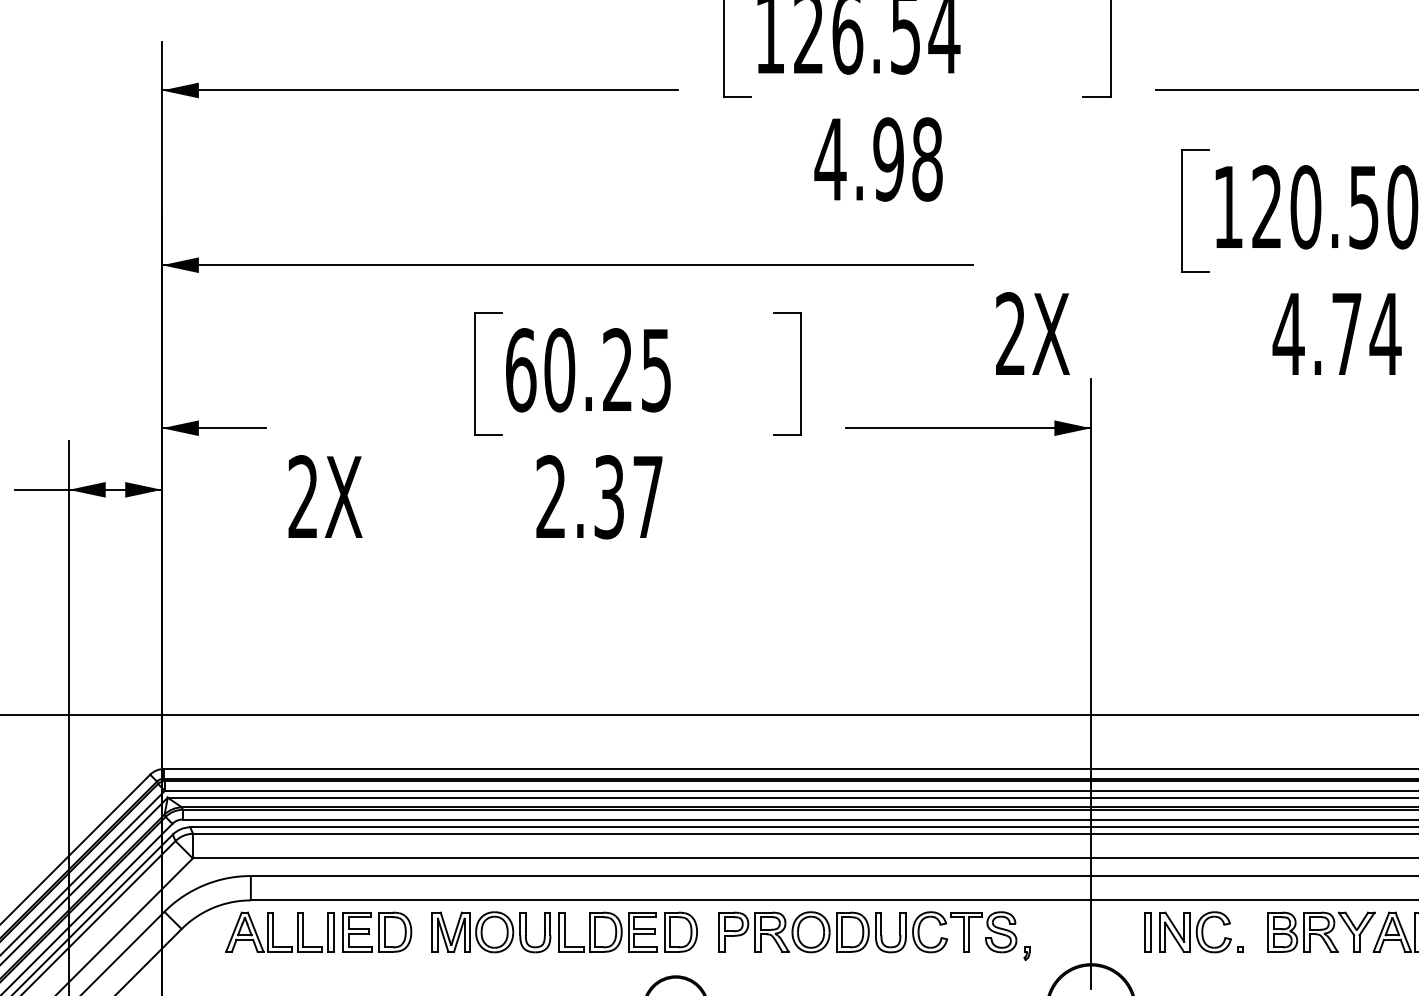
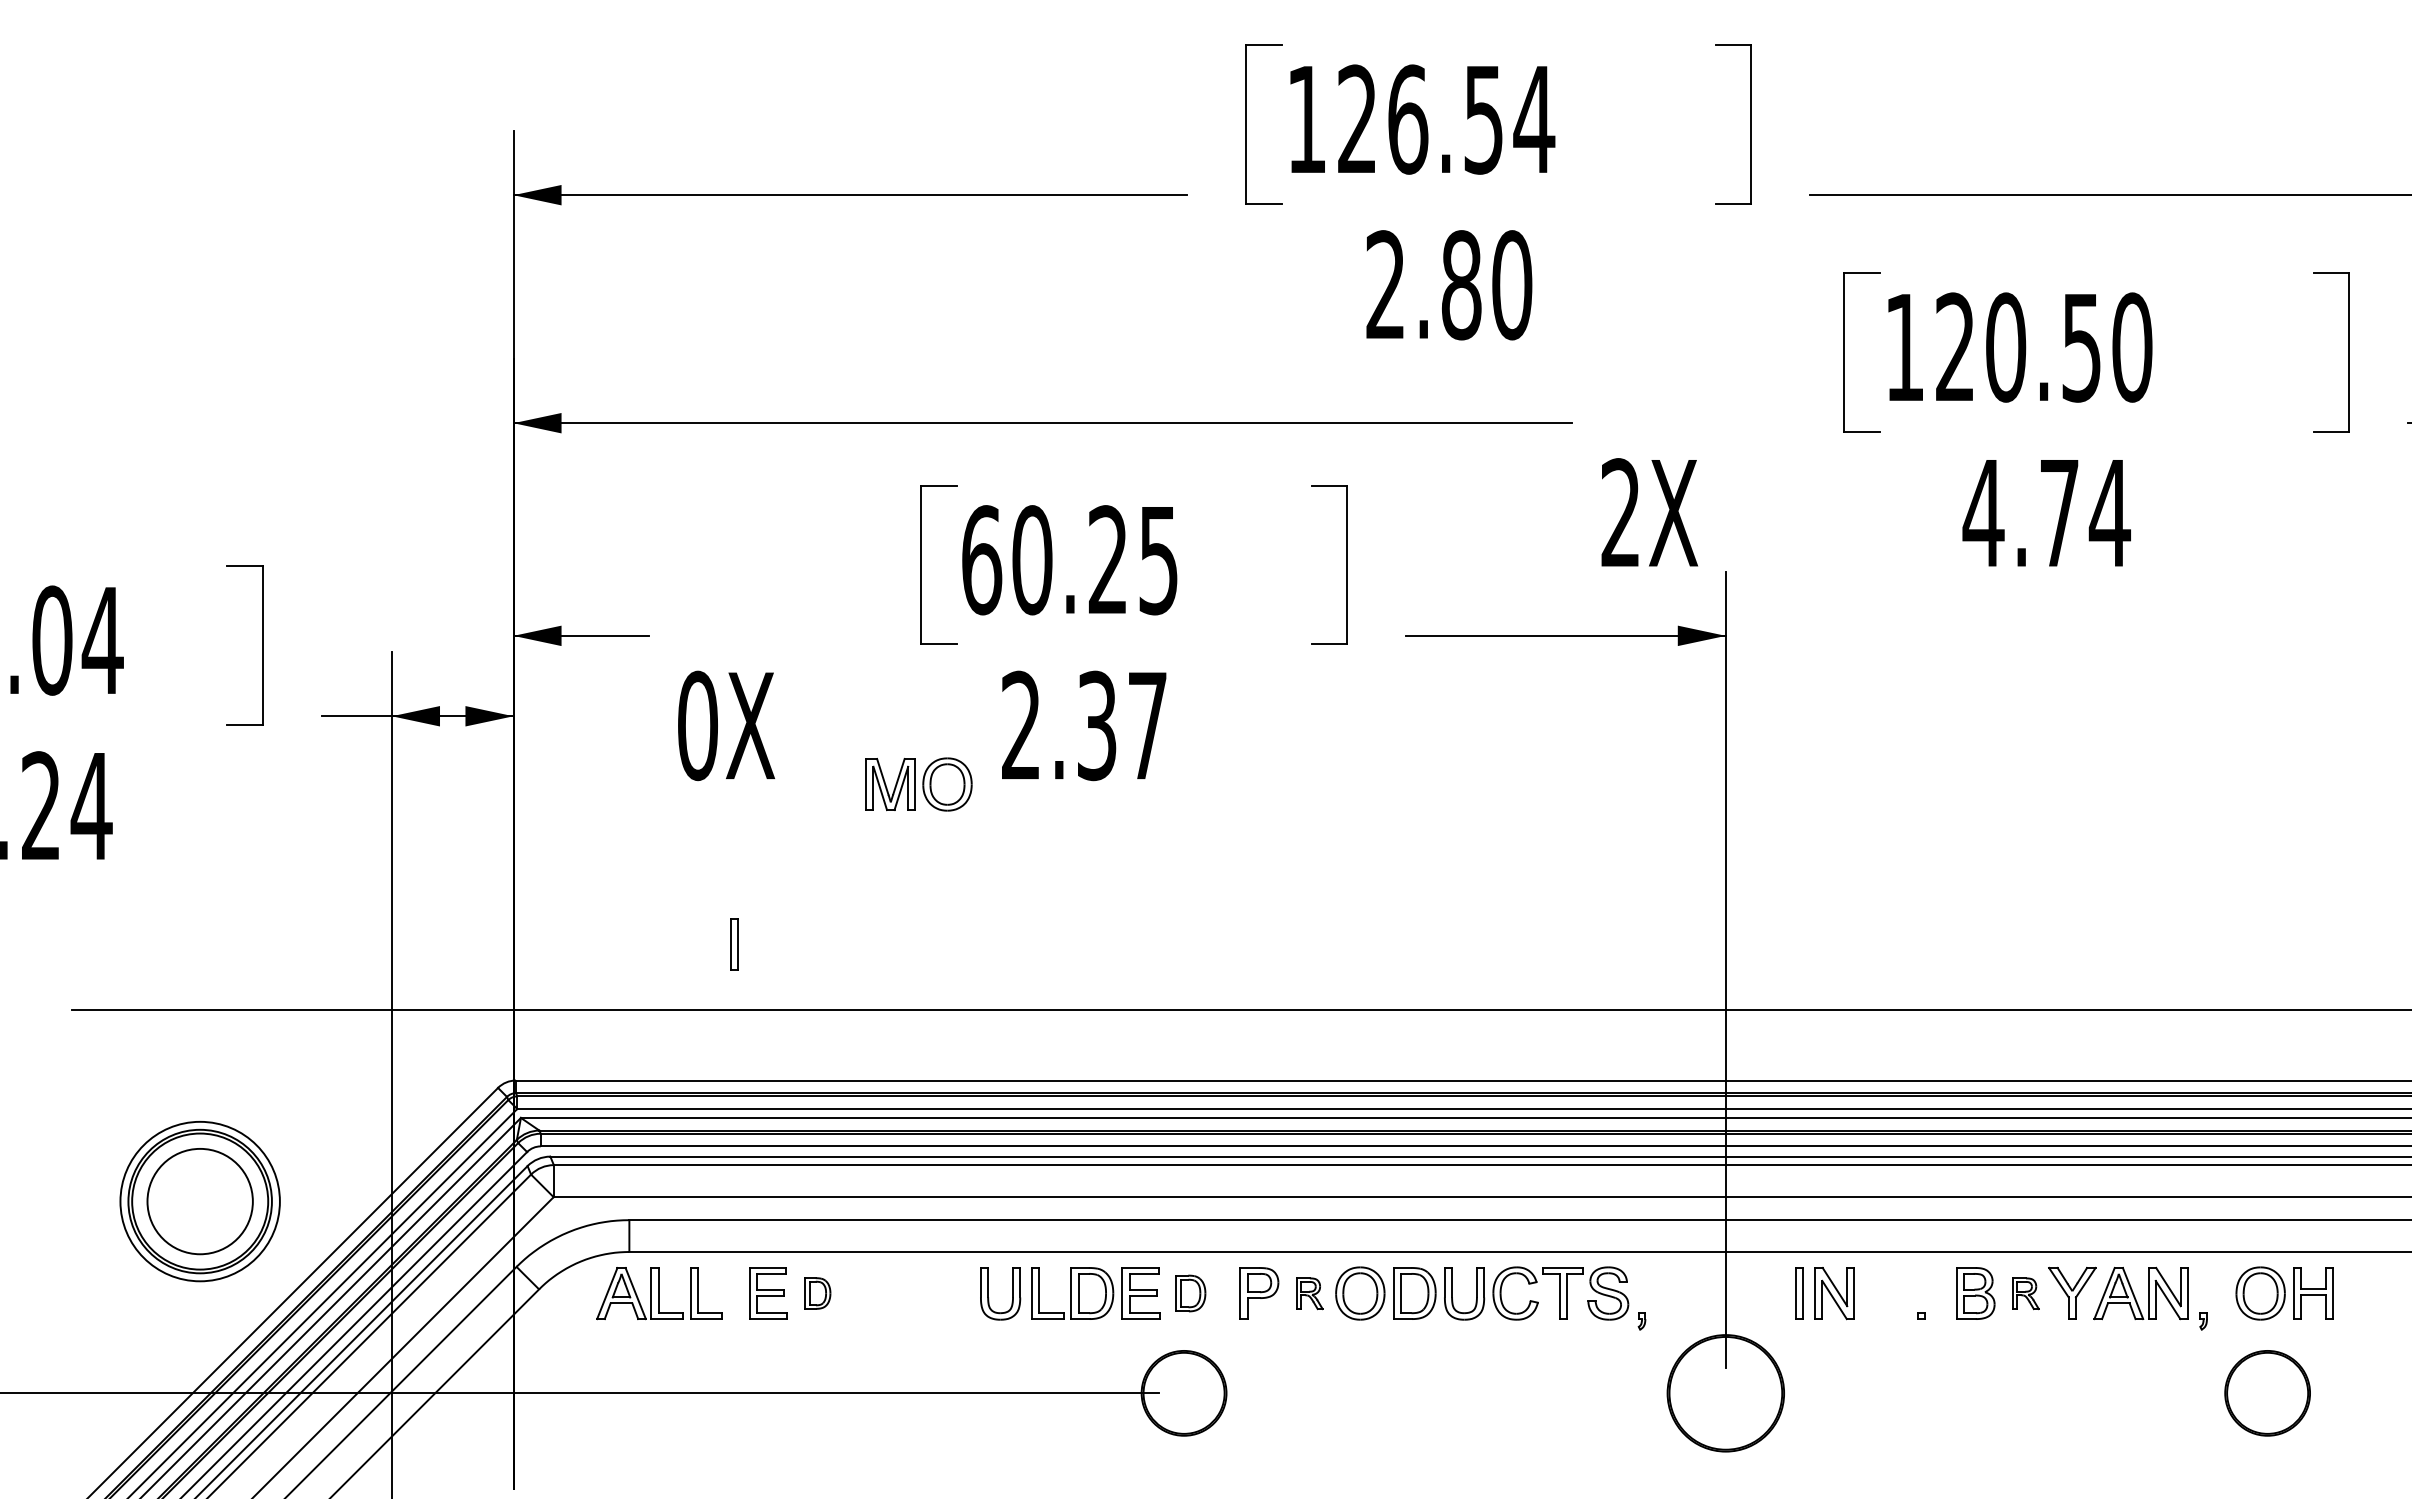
text: (878, 159) -> (1448, 285), 4.98 -> 2.80
text: (303, 496) -> (697, 725), 2X -> 0X
part: (331, 932) -> (734, 944), moved
part: (395, 932) -> (817, 1293), size x0.6
part: (472, 932) -> (918, 784), moved
part: (680, 932) -> (1190, 1293), size x0.7
part: (772, 932) -> (1309, 1293), size x0.6
part: (1320, 932) -> (2025, 1293), size x0.6
part: (1203, 936) -> (1872, 1298), removed

